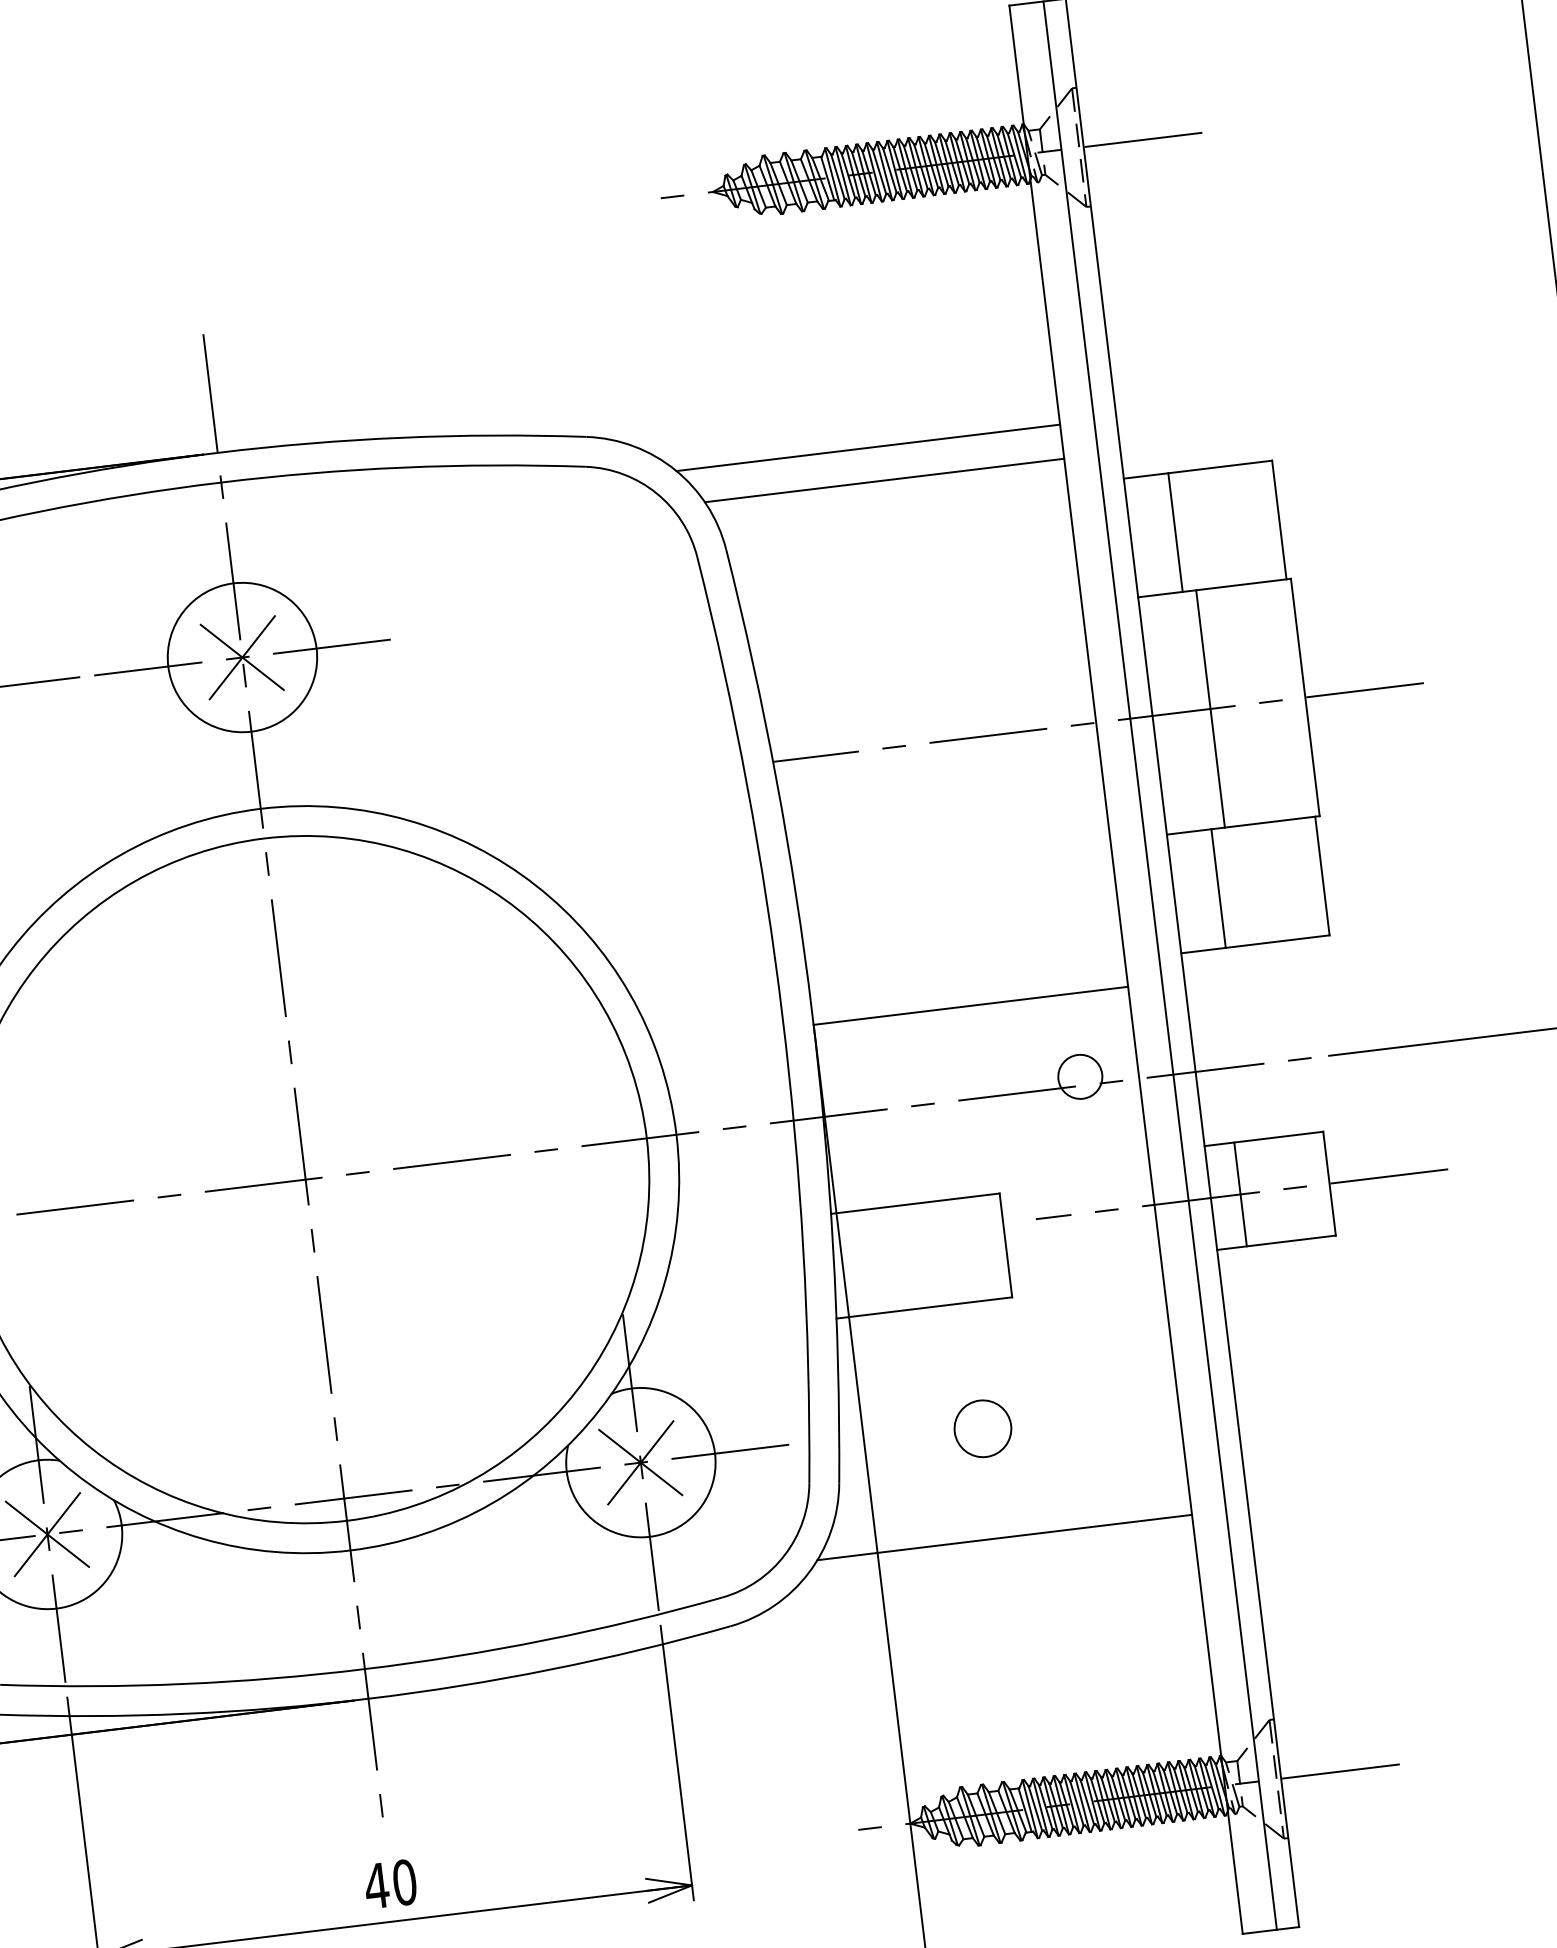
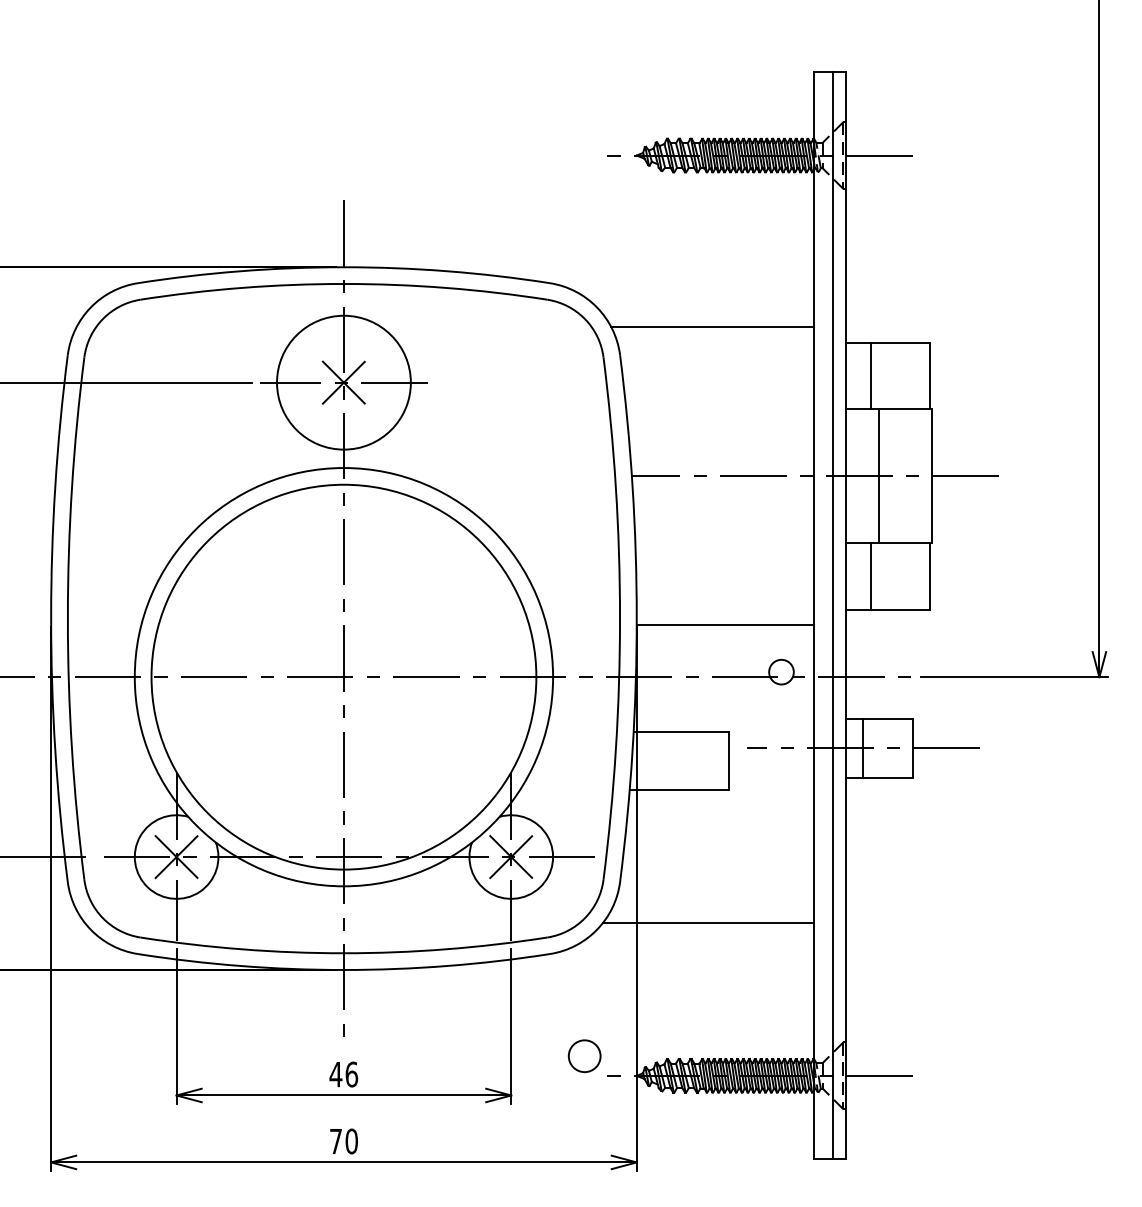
line: (867, 448) -> (705, 308), removed
circle: (241, 657) -> (343, 382), size x1.6
circle: (982, 1427) -> (584, 1055), moved
text: (404, 1882) -> (351, 1074), 40 -> 46

